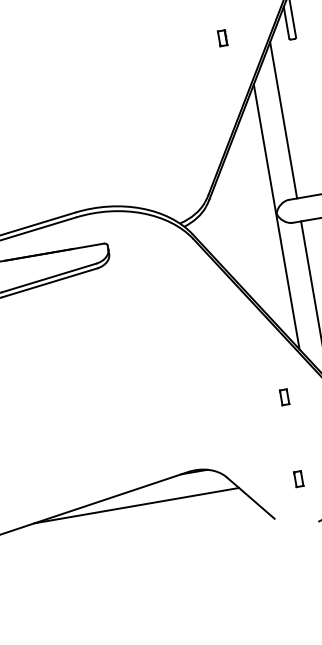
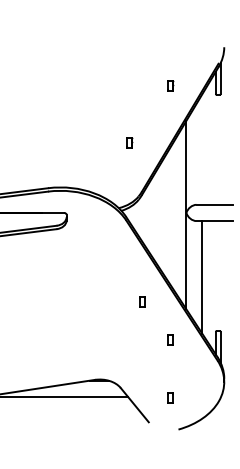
line: (283, 120) -> (202, 149), removed
part: (179, 128) -> (129, 142), added
part: (236, 349) -> (142, 301), added

